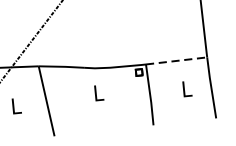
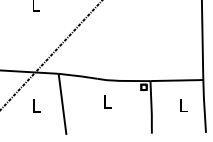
line: (177, 60) -> (177, 80), dashed -> solid

